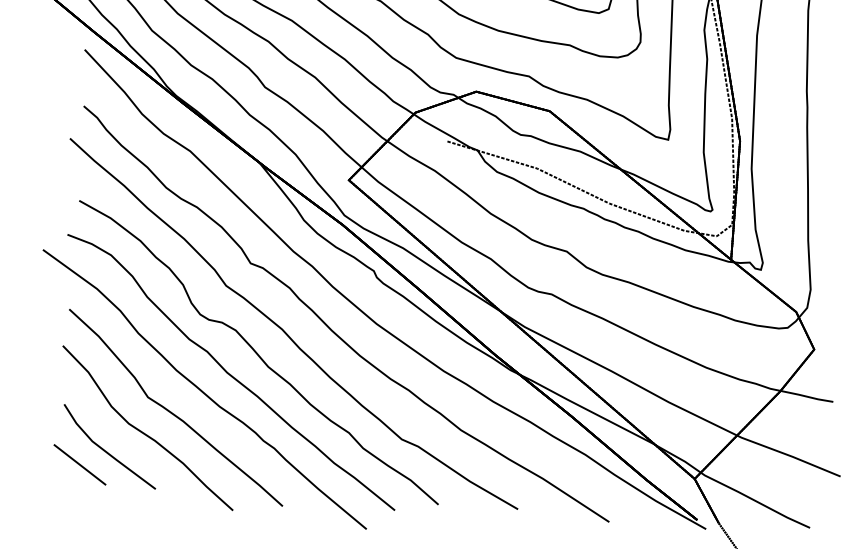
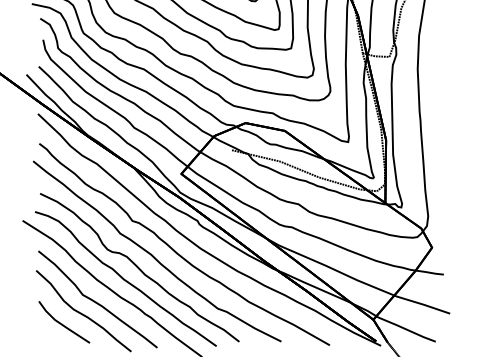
line: (78, 464) -> (48, 332), removed

